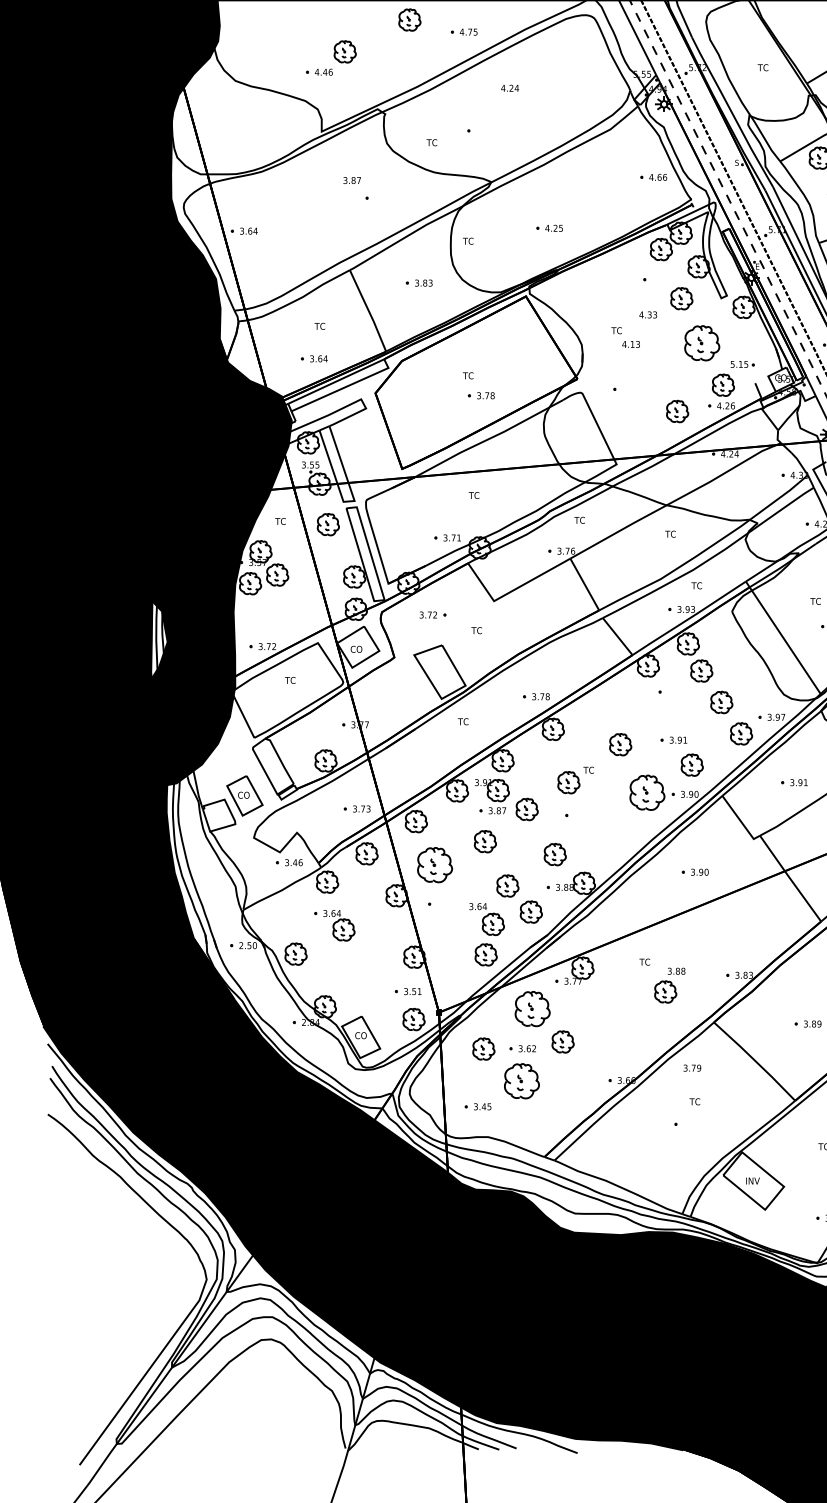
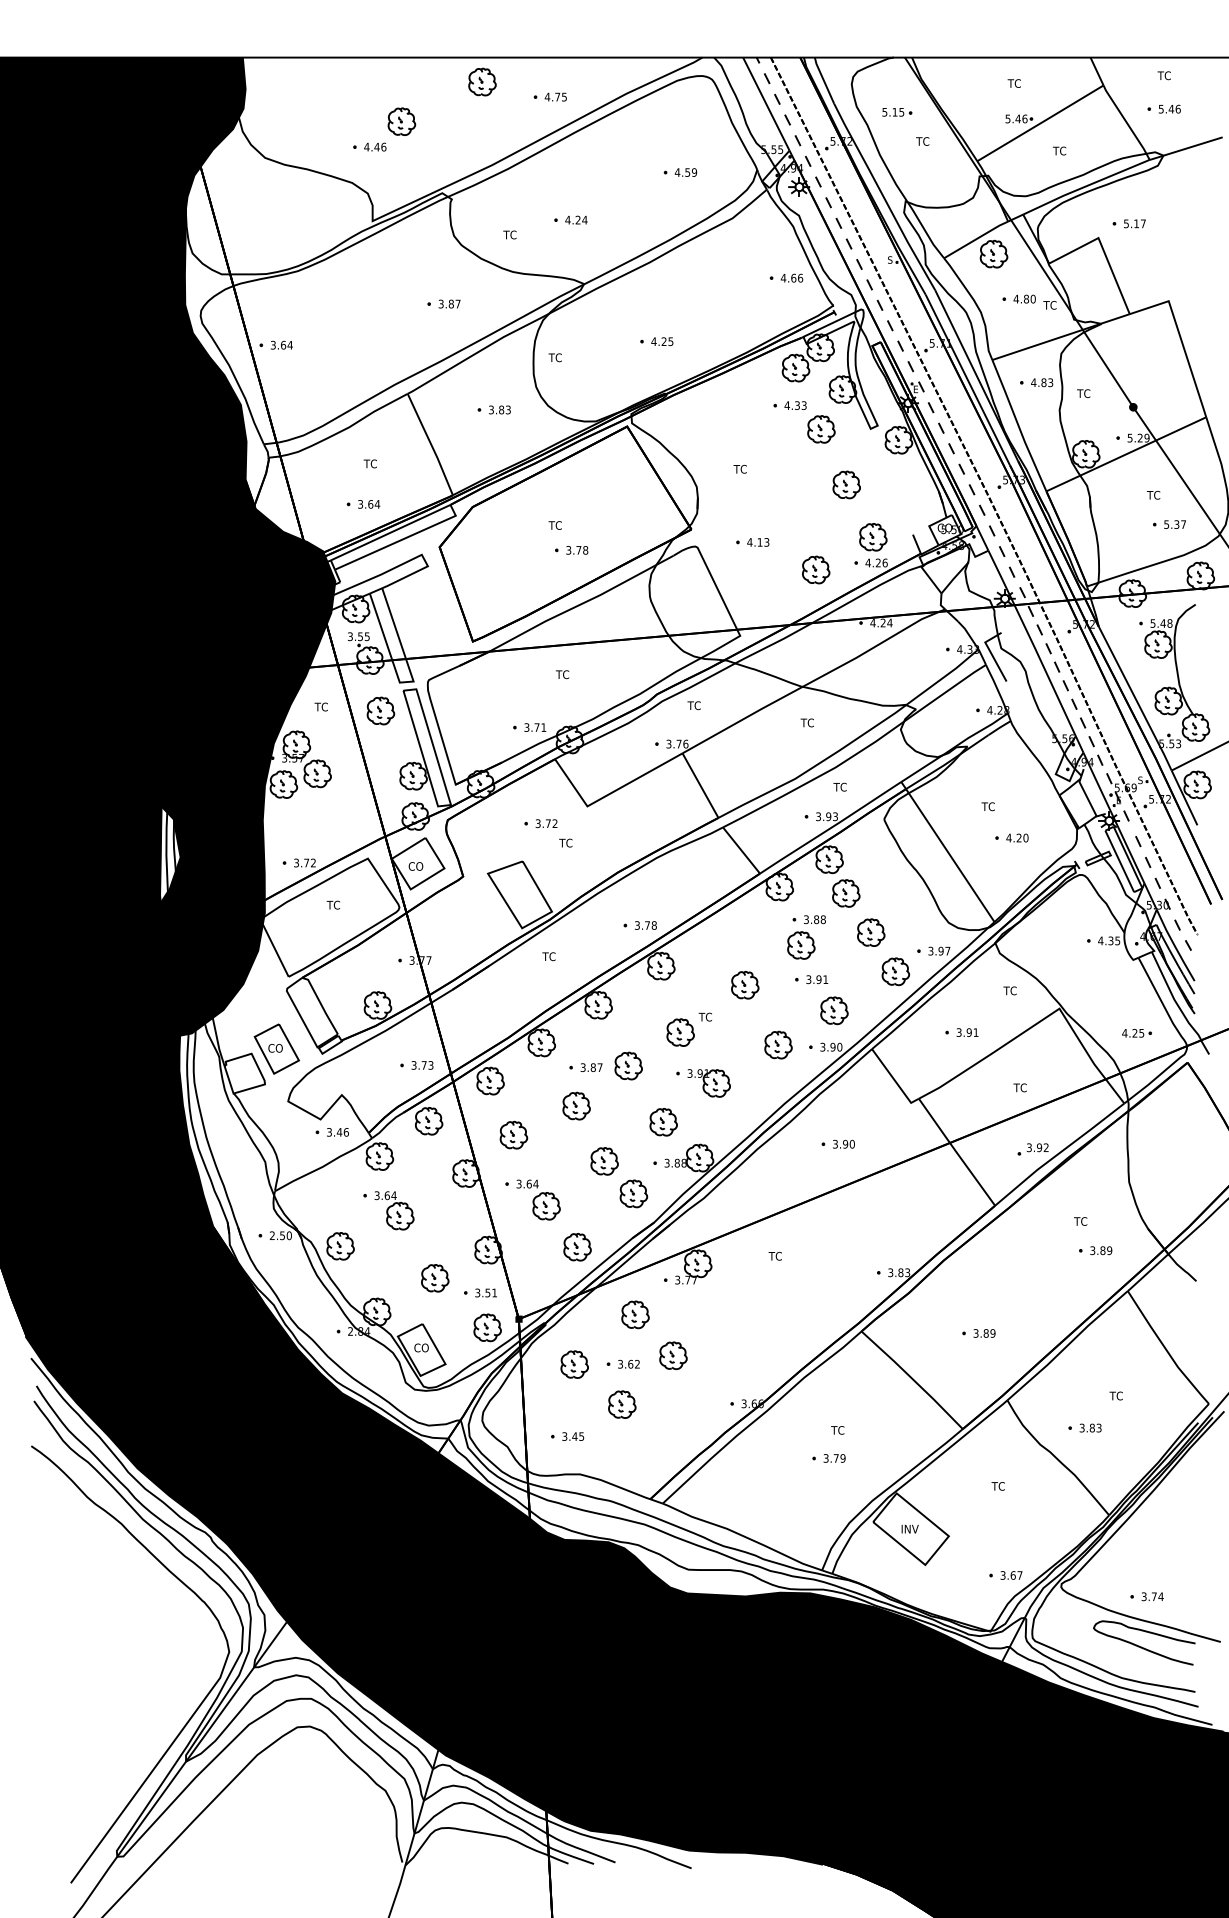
text: (510, 87) -> (576, 219), moved
part: (568, 92) -> (680, 172), added
text: (352, 180) -> (449, 303), moved
text: (648, 314) -> (795, 405), moved
part: (701, 342) -> (846, 484), size x0.62
text: (631, 344) -> (758, 542), moved
part: (742, 364) -> (897, 112), moved
text: (428, 614) -> (546, 823), moved
part: (491, 790) -> (708, 1083), moved
part: (647, 792) -> (778, 1044), size x0.62
part: (434, 864) -> (513, 1134), size x0.62
part: (486, 918) -> (538, 1199), moved
part: (372, 979) -> (435, 1278), added
part: (669, 985) -> (806, 937), moved
part: (532, 1008) -> (635, 1314), size x0.62
text: (692, 1068) -> (834, 1458), moved
part: (522, 1081) -> (622, 1404), size x0.62

